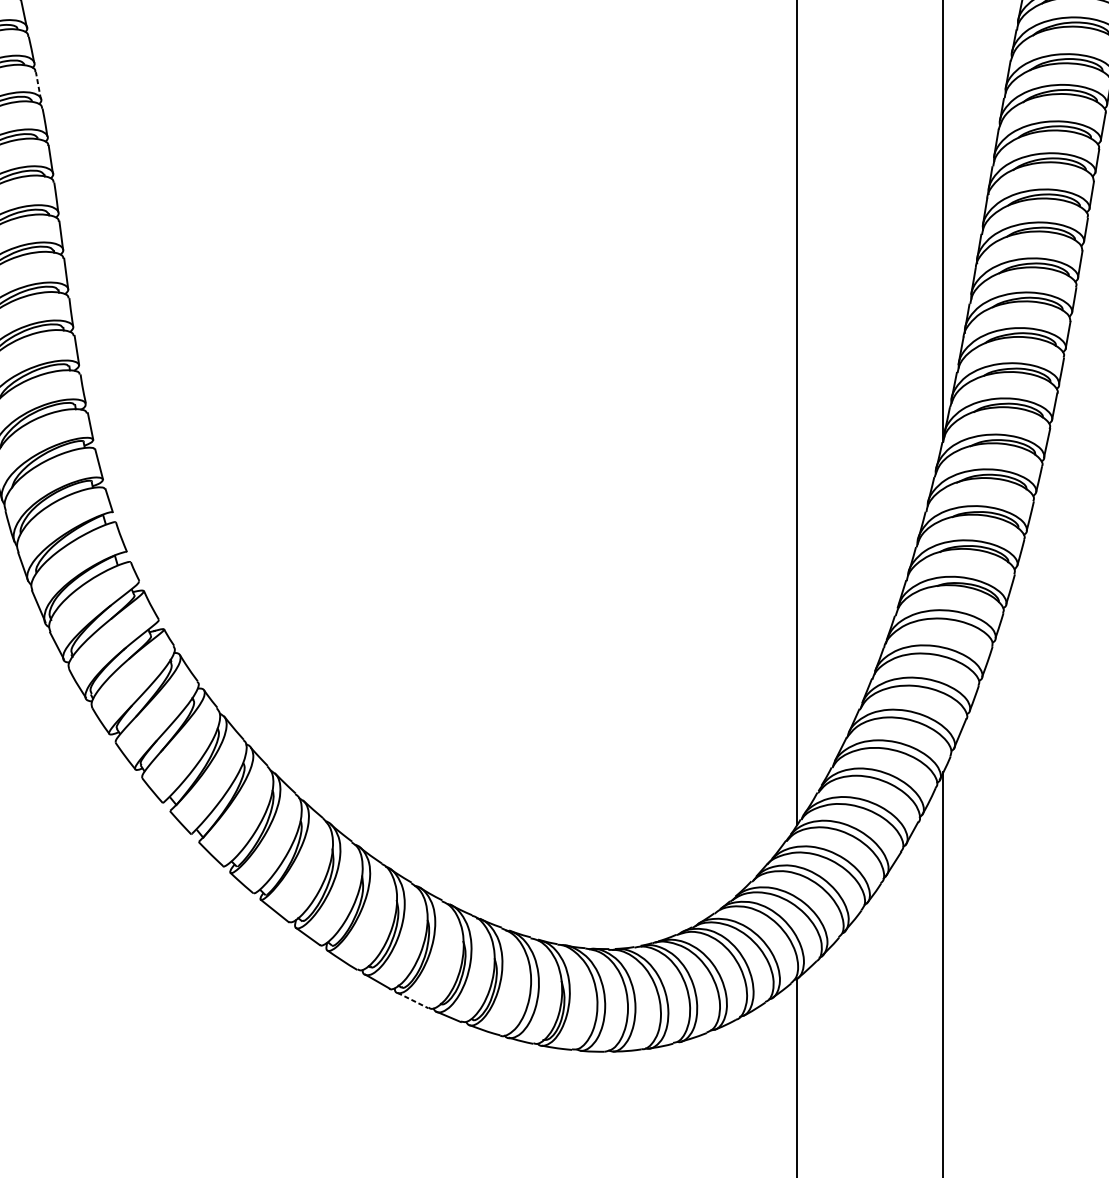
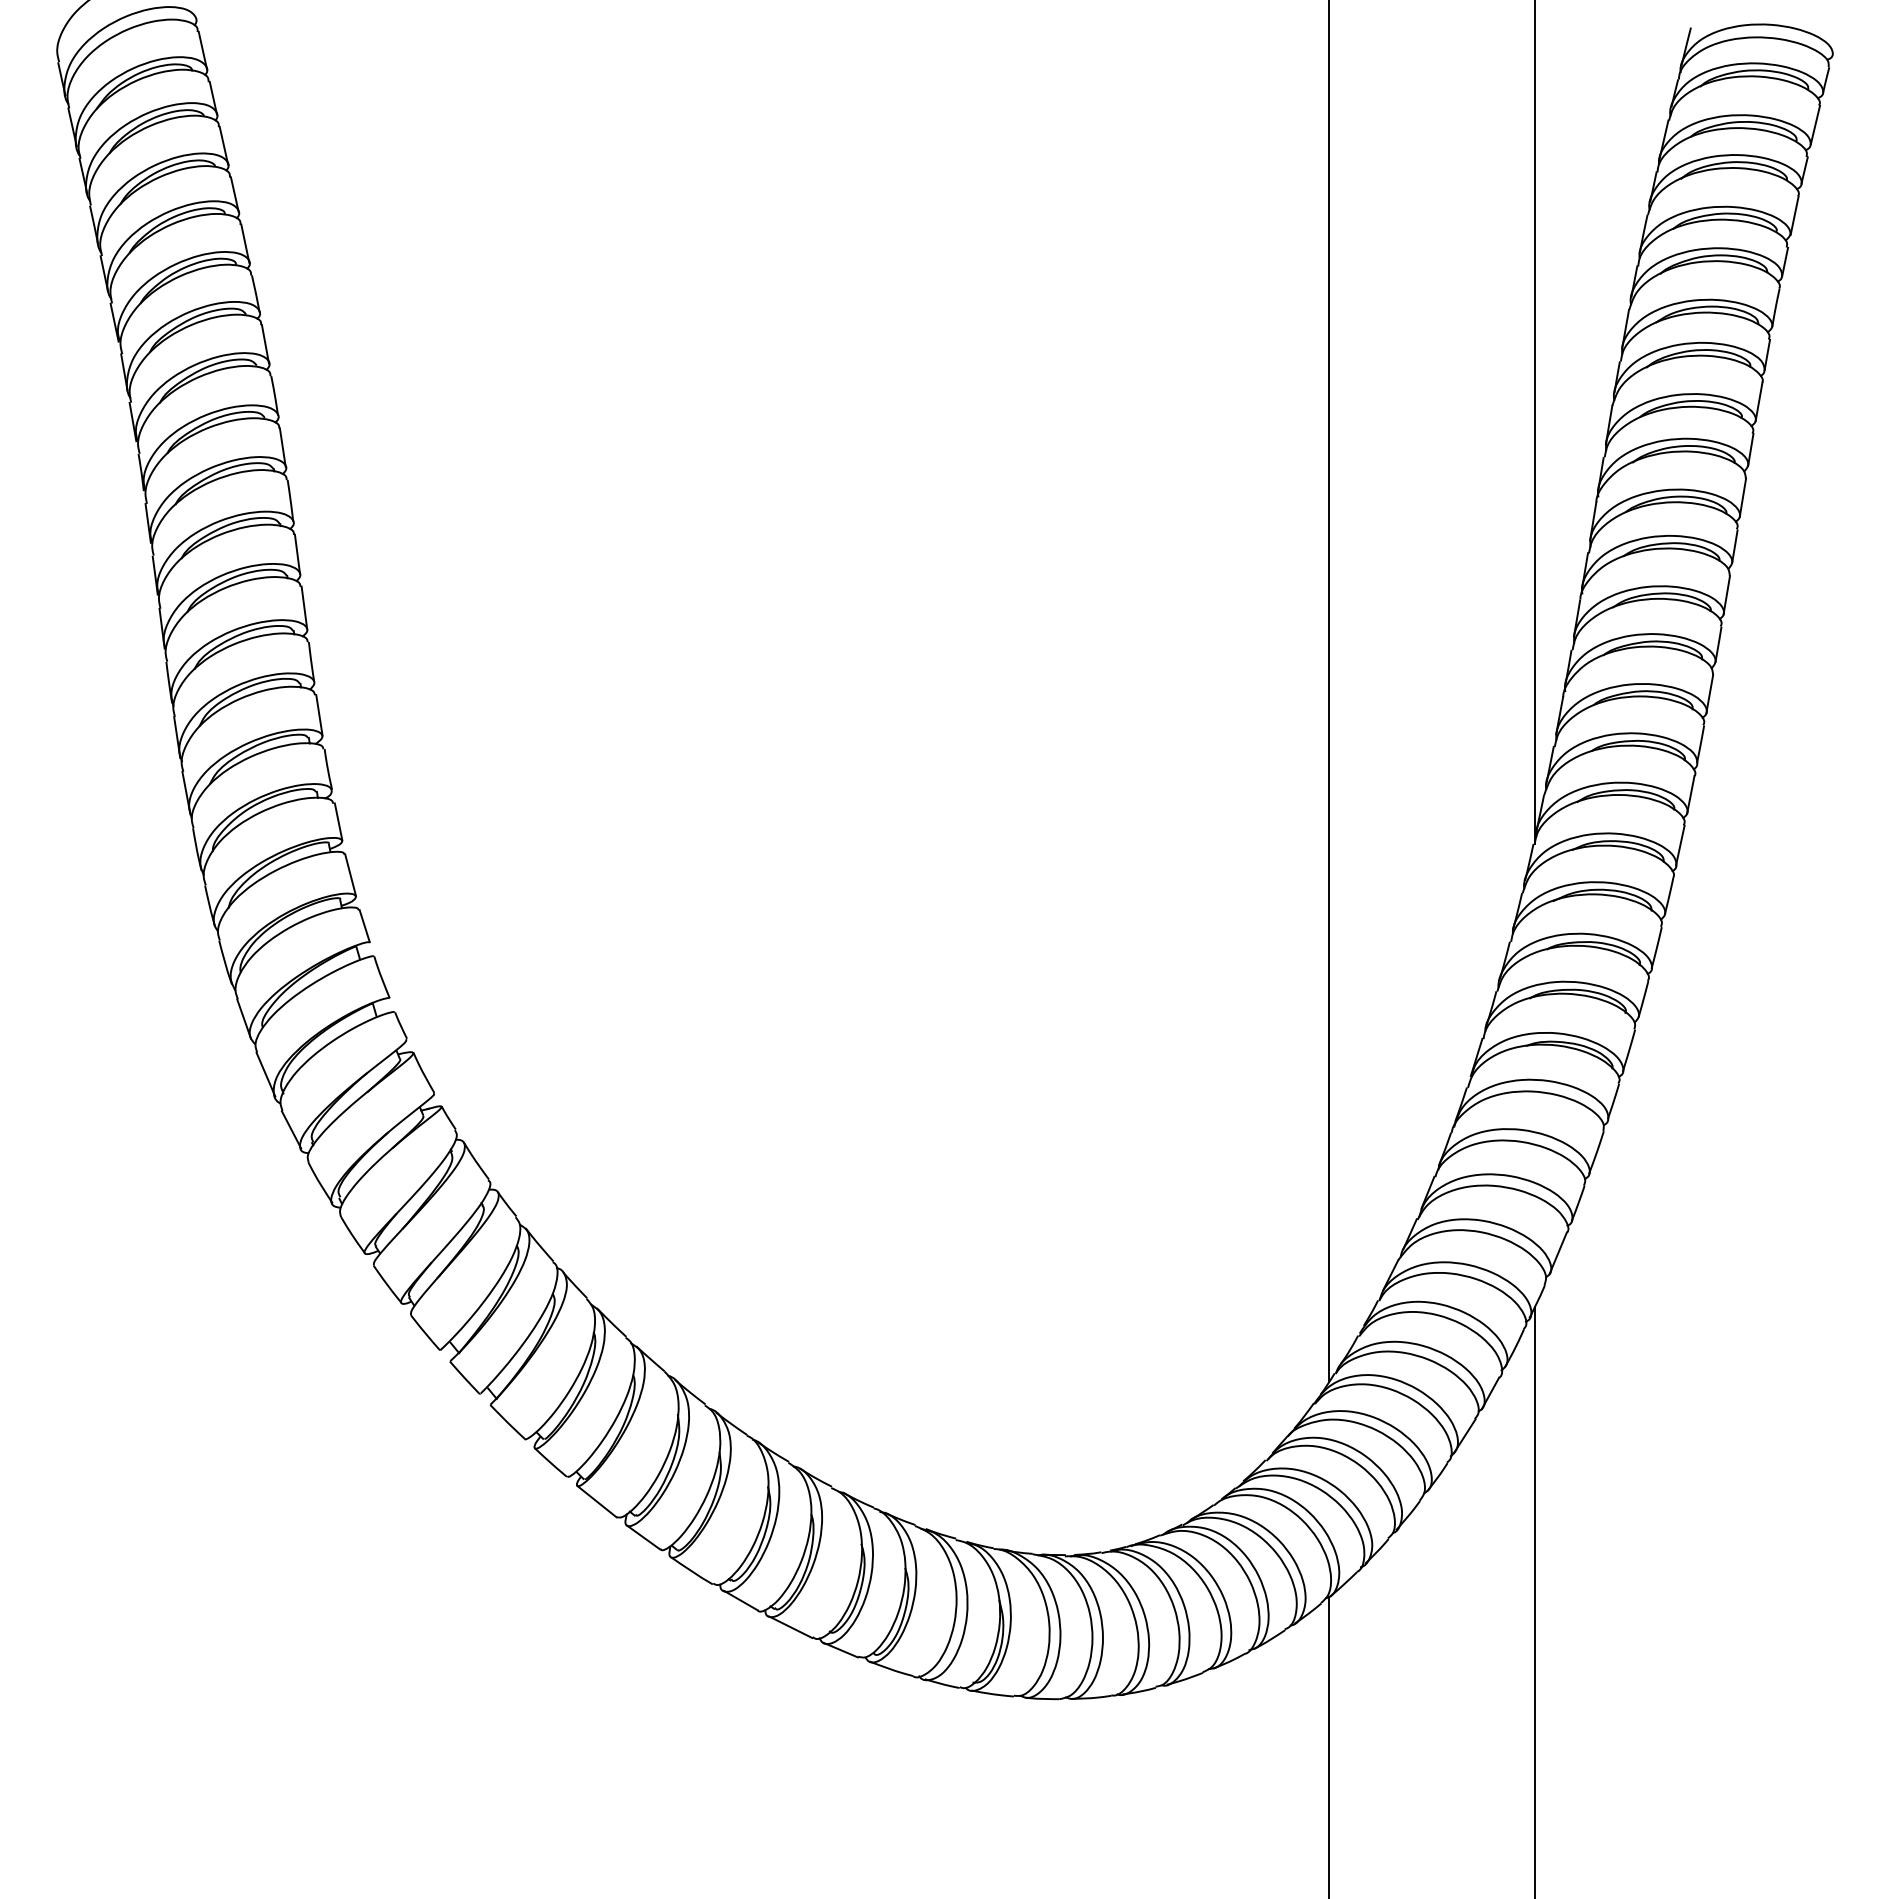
line: (38, 85) -> (265, 343), dashed -> solid
line: (413, 1000) -> (791, 1627), dashed -> solid

